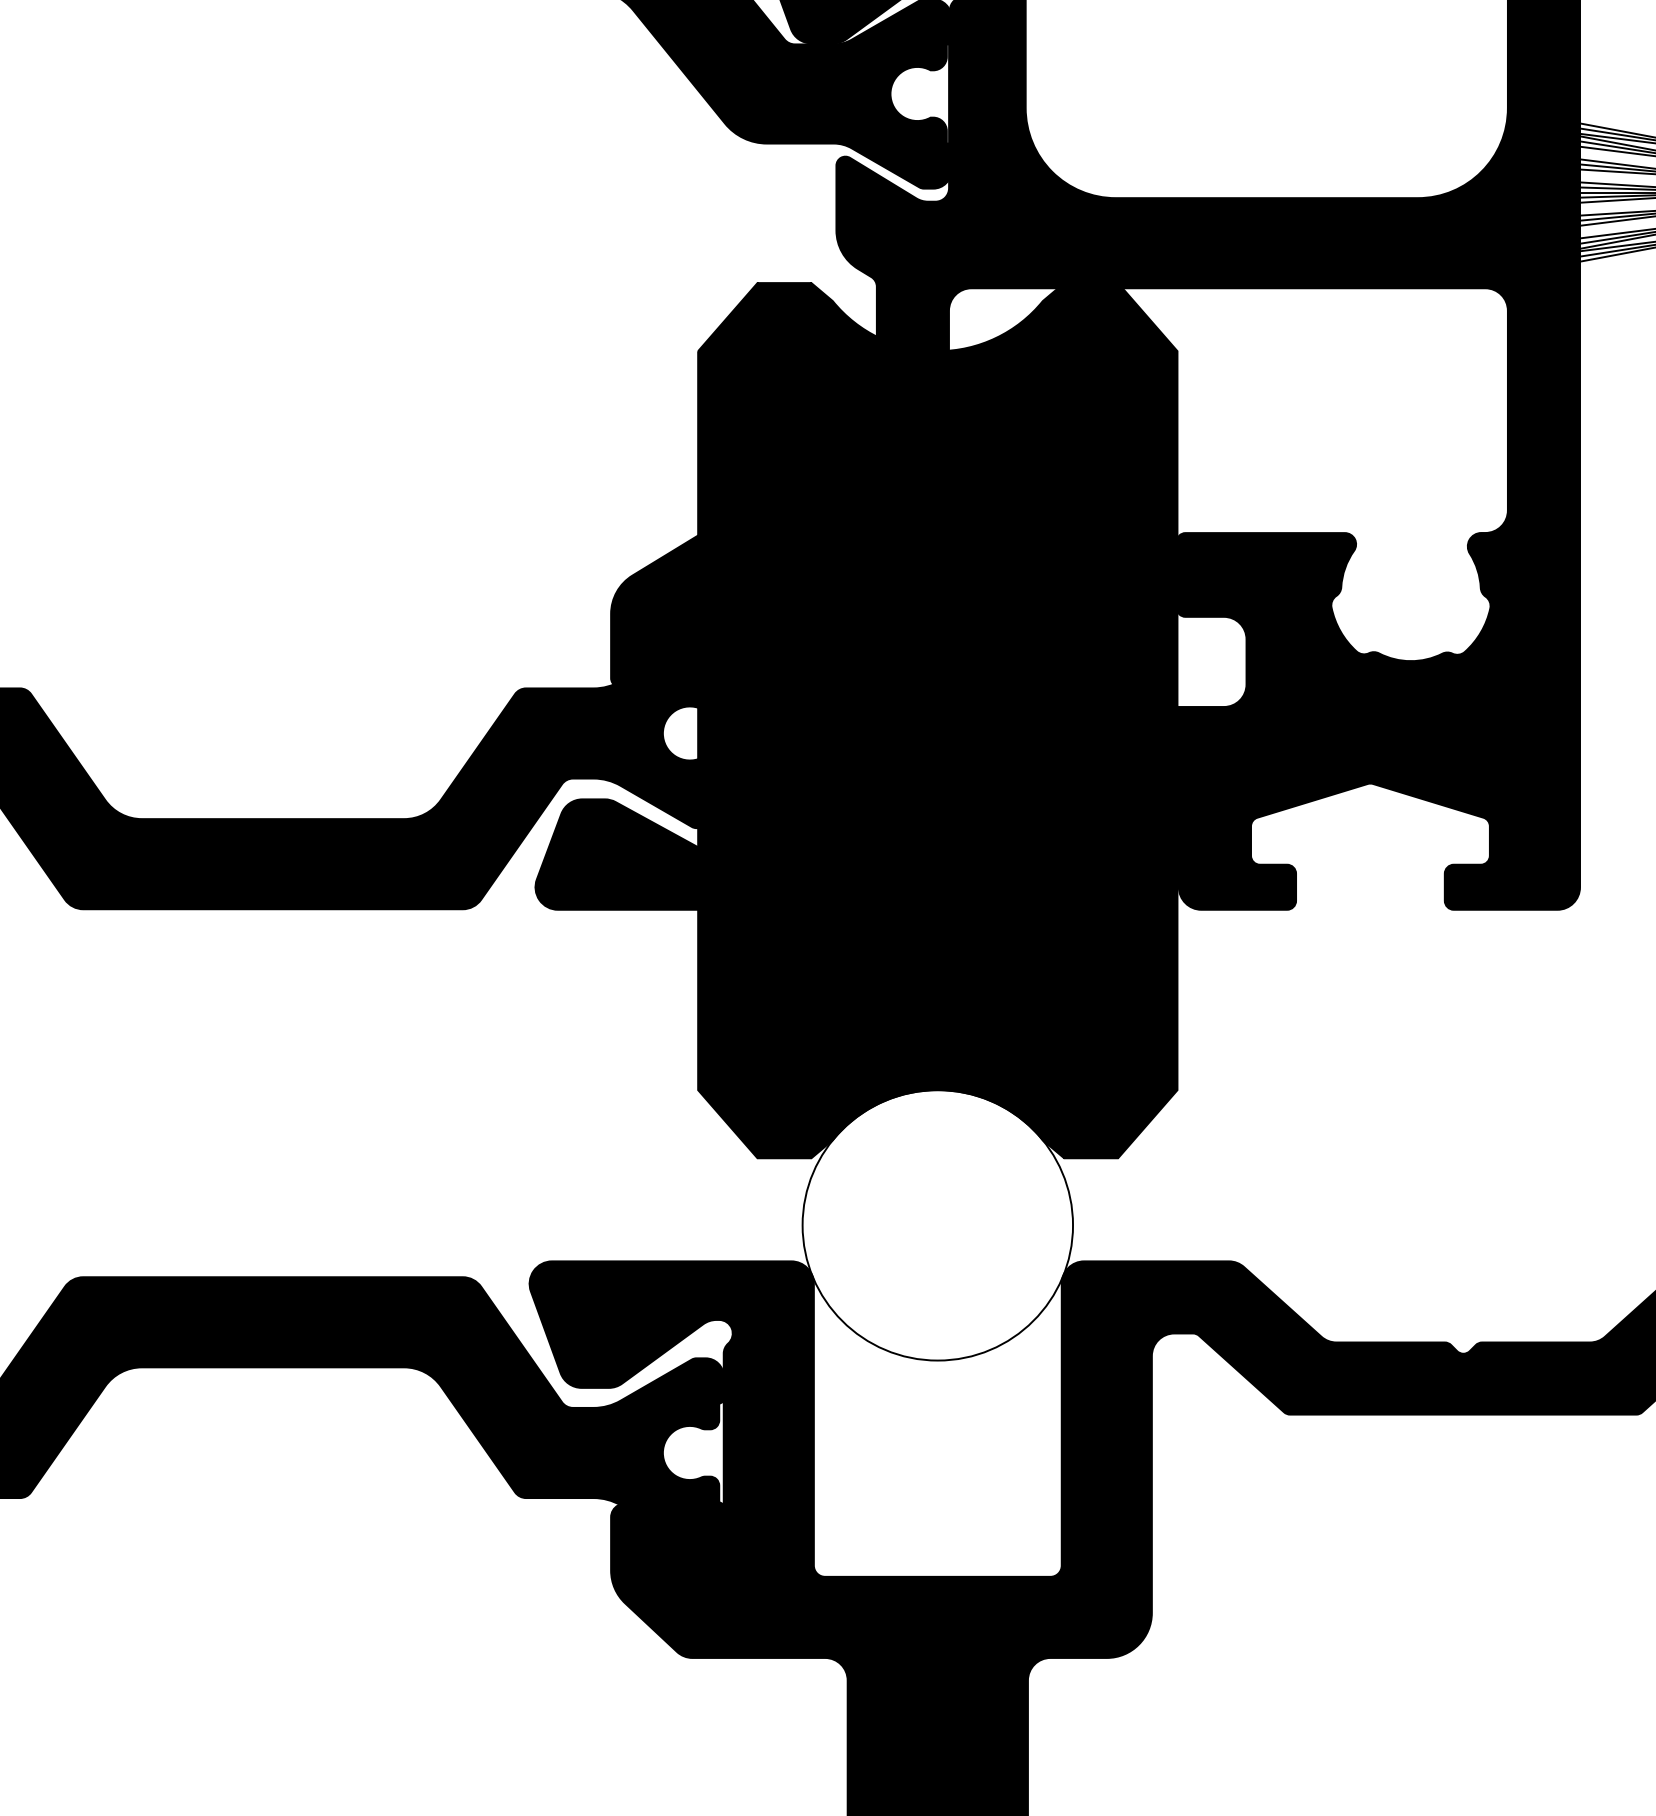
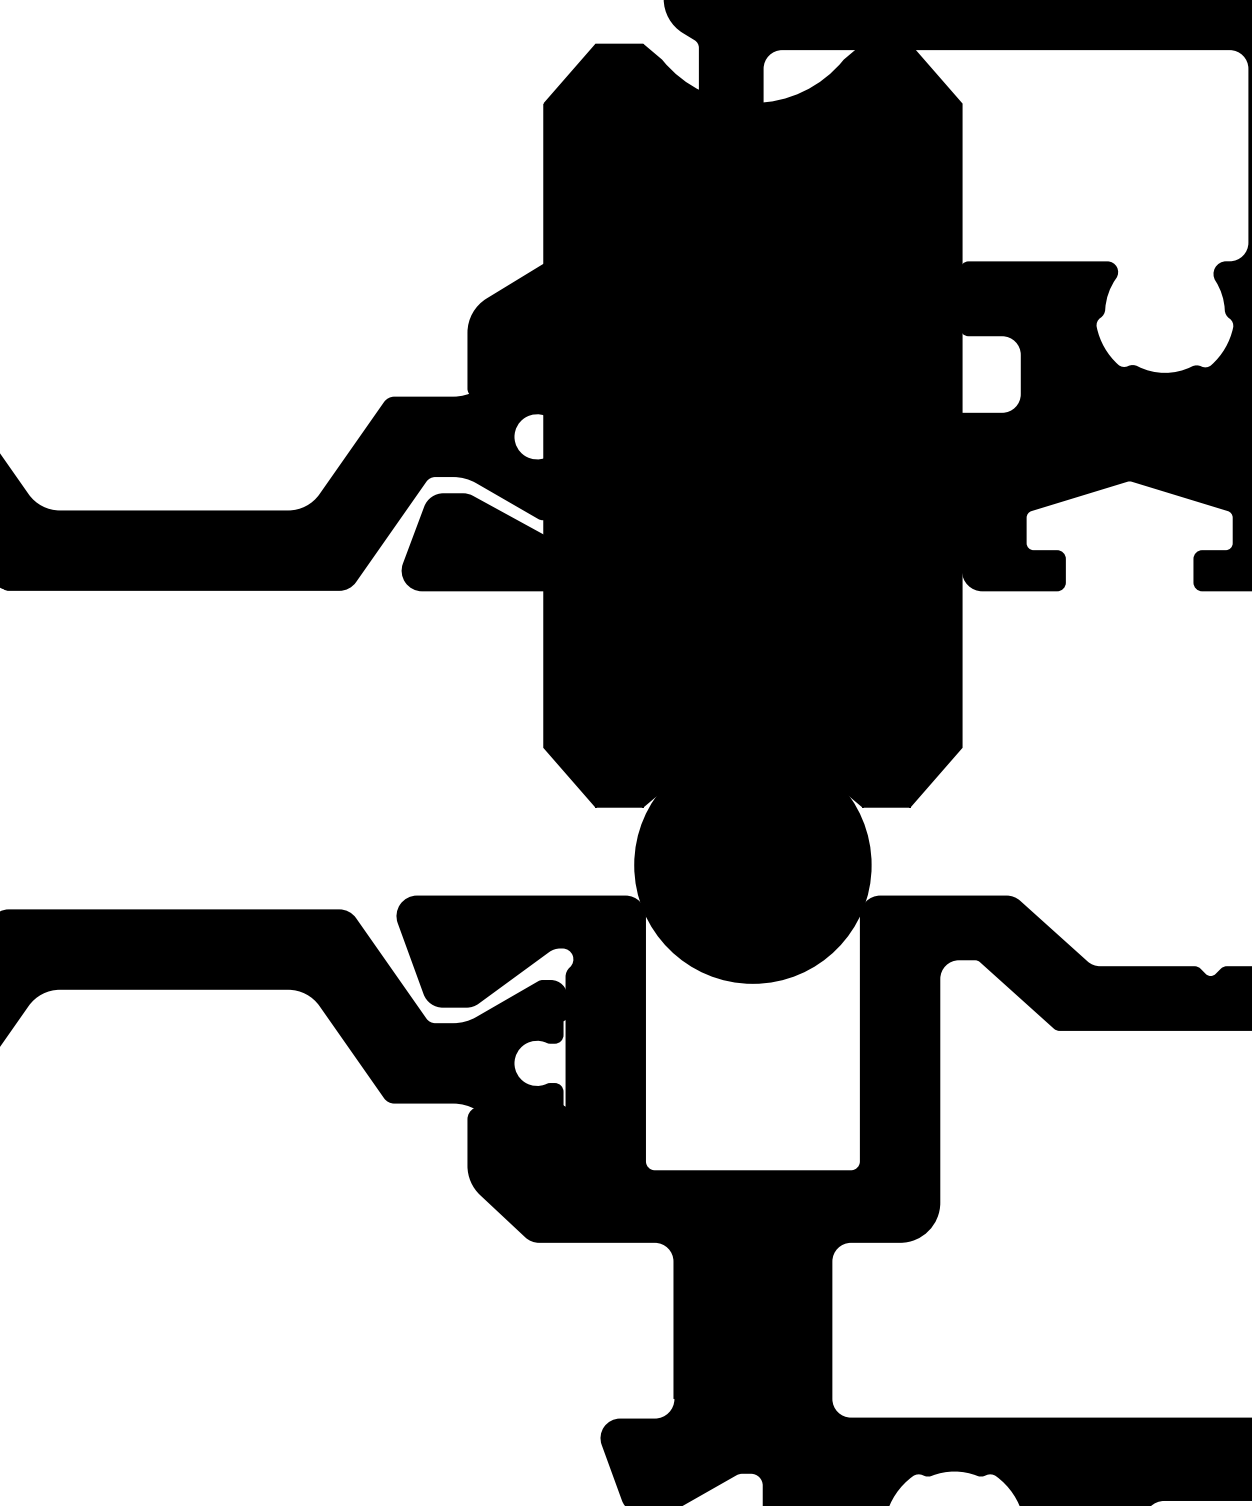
fill: (937, 1225) -> (752, 865), added

